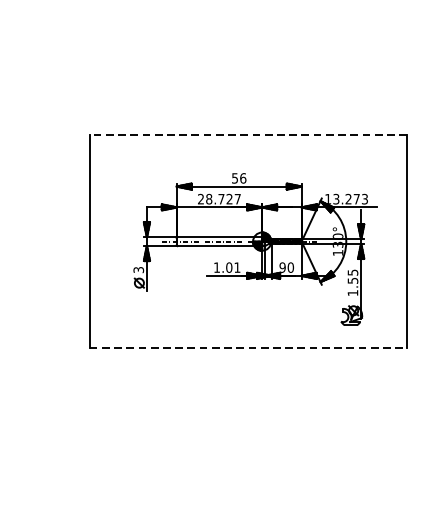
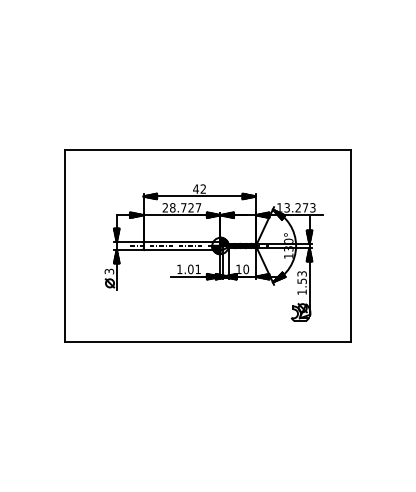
line: (247, 135) -> (207, 150), dashed -> solid
text: (238, 177) -> (199, 188), 56 -> 42
text: (282, 267) -> (238, 269), 90 -> 10
text: (352, 272) -> (301, 273), 1.55 -> 1.53
line: (247, 347) -> (207, 341), dashed -> solid

